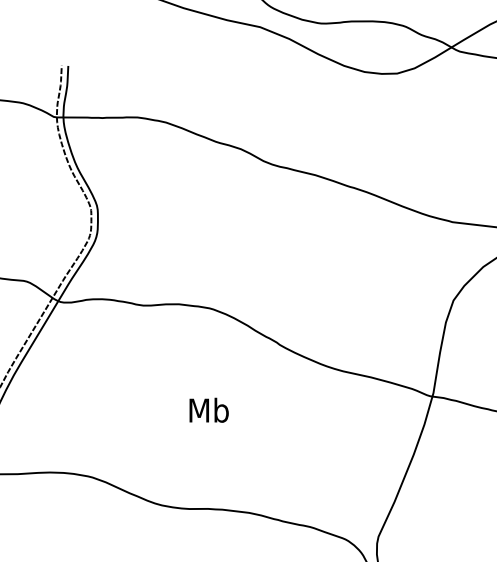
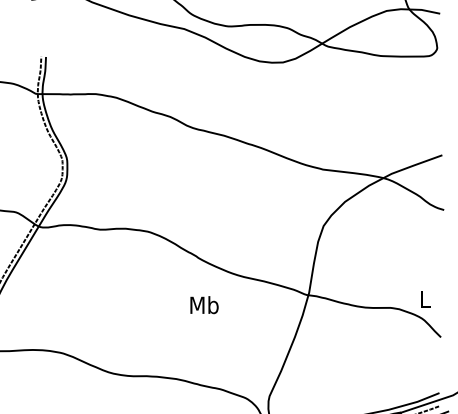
text: (209, 410) -> (204, 305), moved

